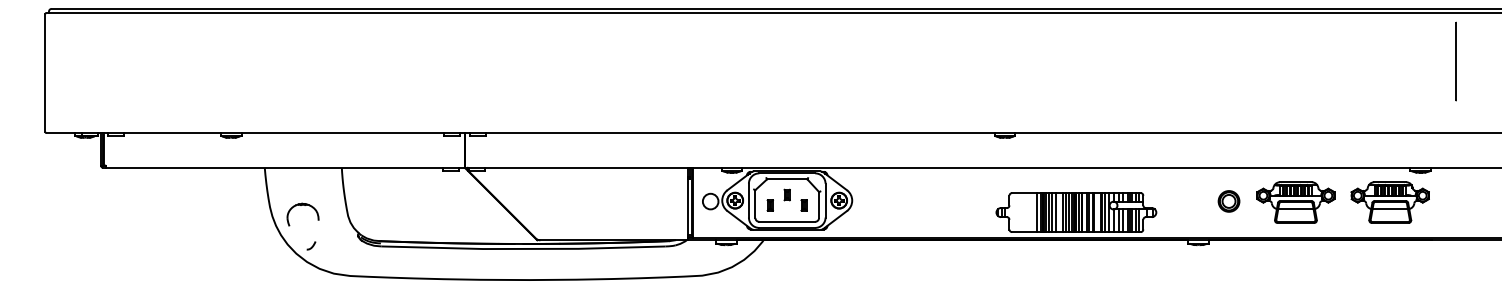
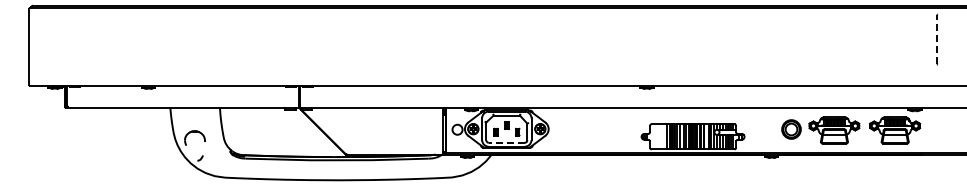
line: (1455, 61) -> (937, 39), solid -> dashed
part: (1227, 201) -> (790, 129), size x1.4
line: (786, 221) -> (506, 142), solid -> dashed

